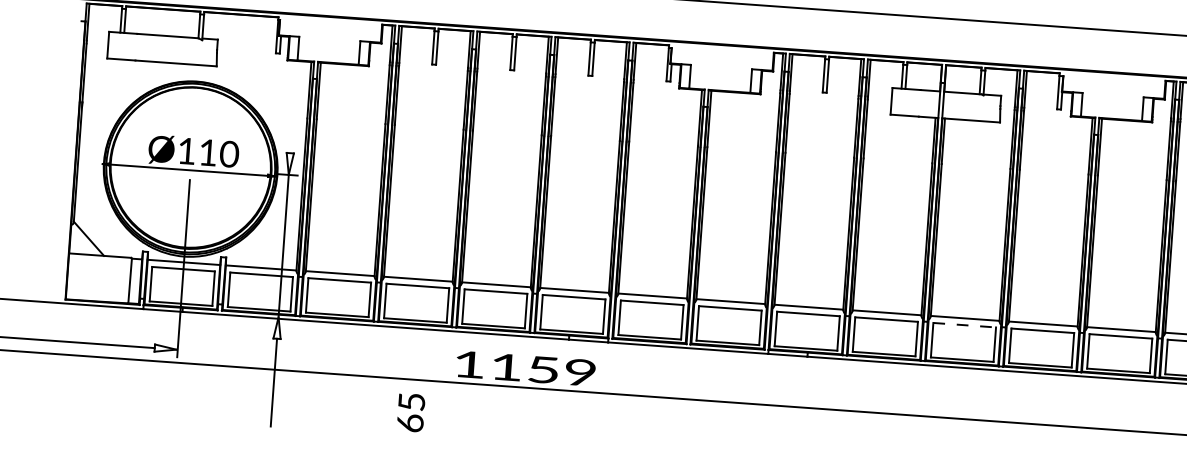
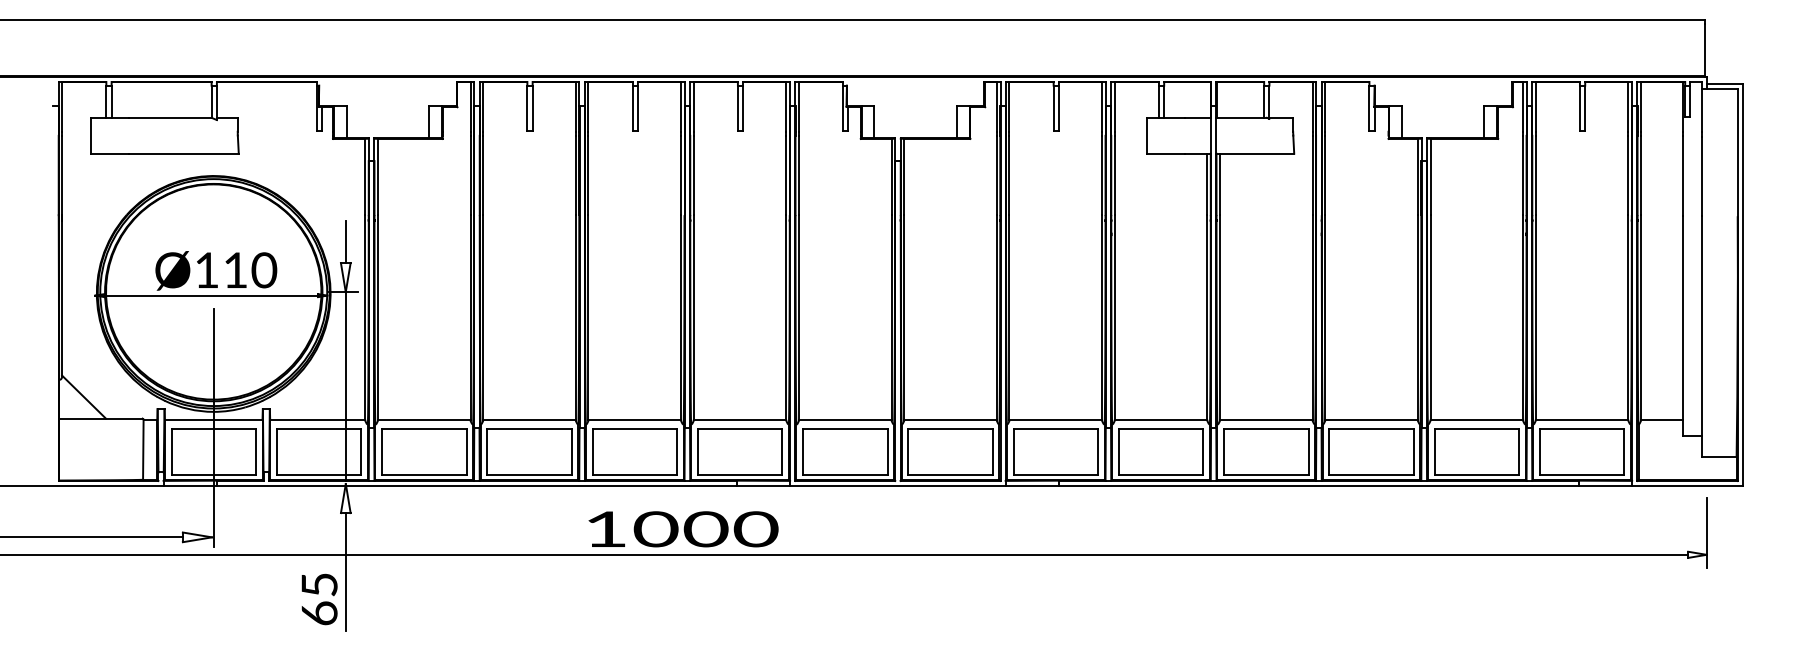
line: (291, 137) -> (345, 241), added
line: (964, 324) -> (1266, 428), dashed -> solid
text: (543, 370) -> (705, 529), 1159 -> 1000
text: (411, 412) -> (319, 599), moved

